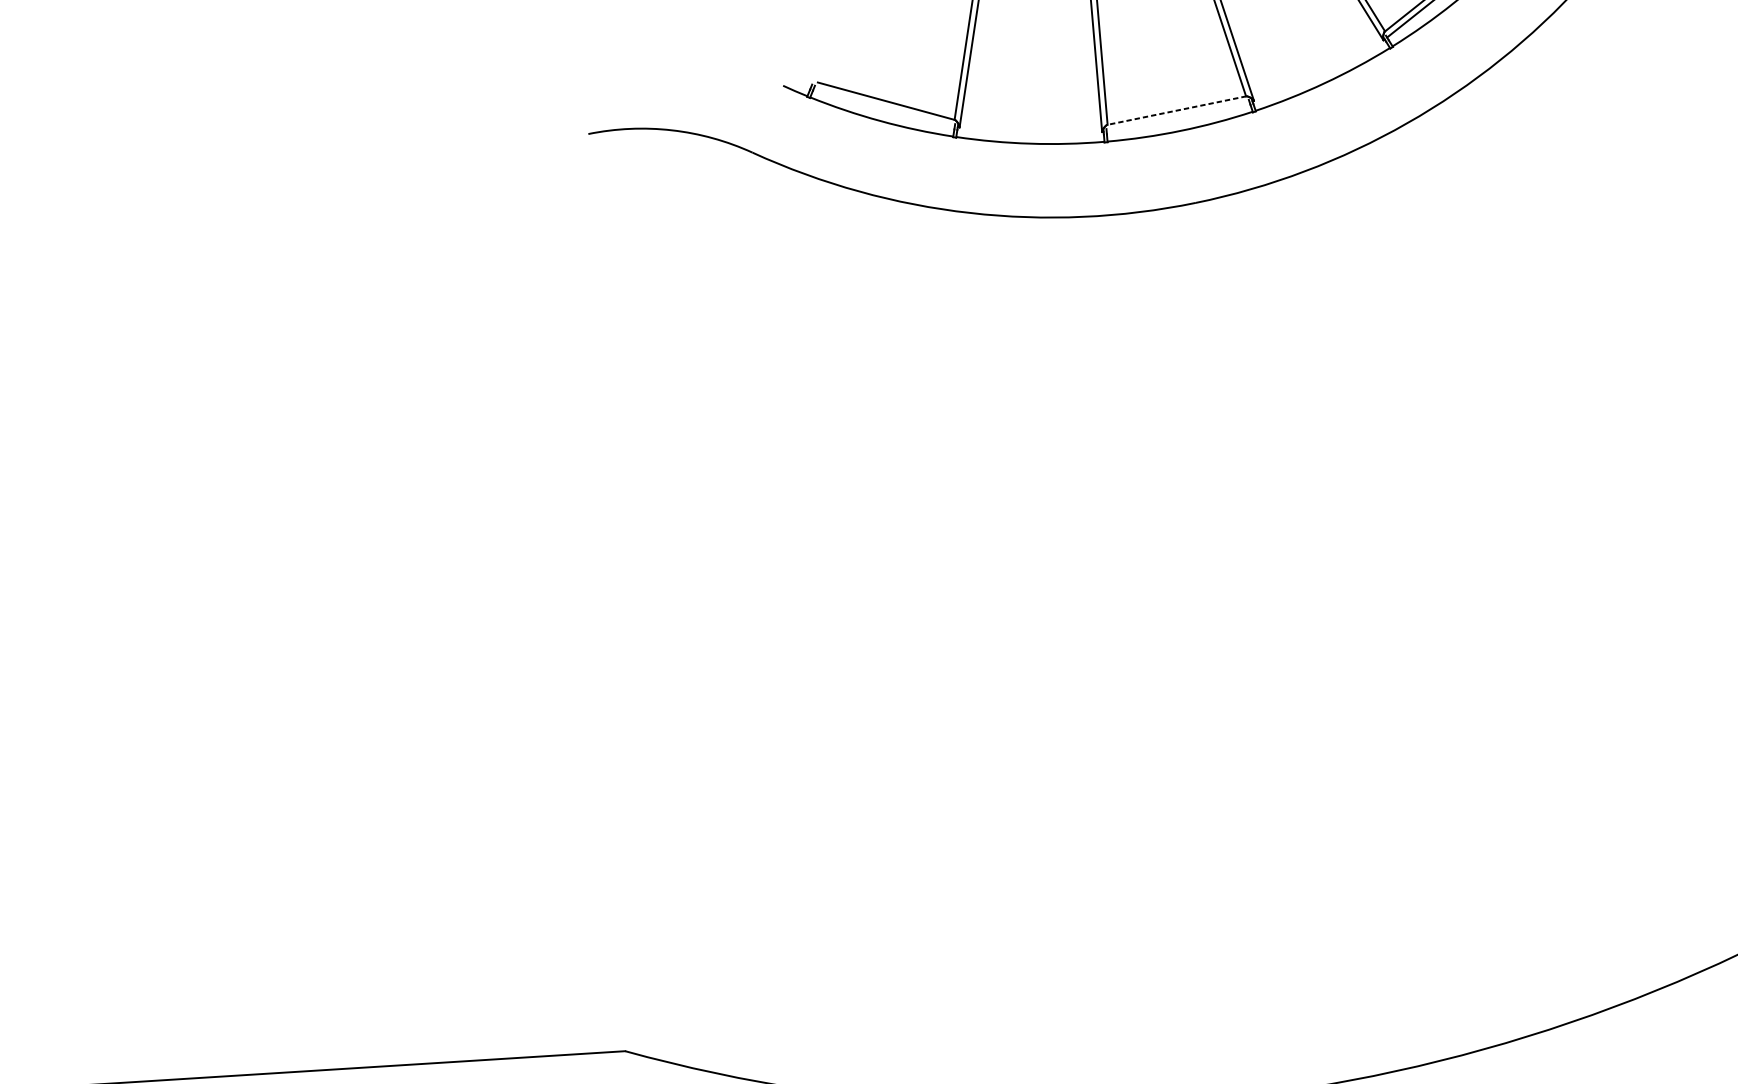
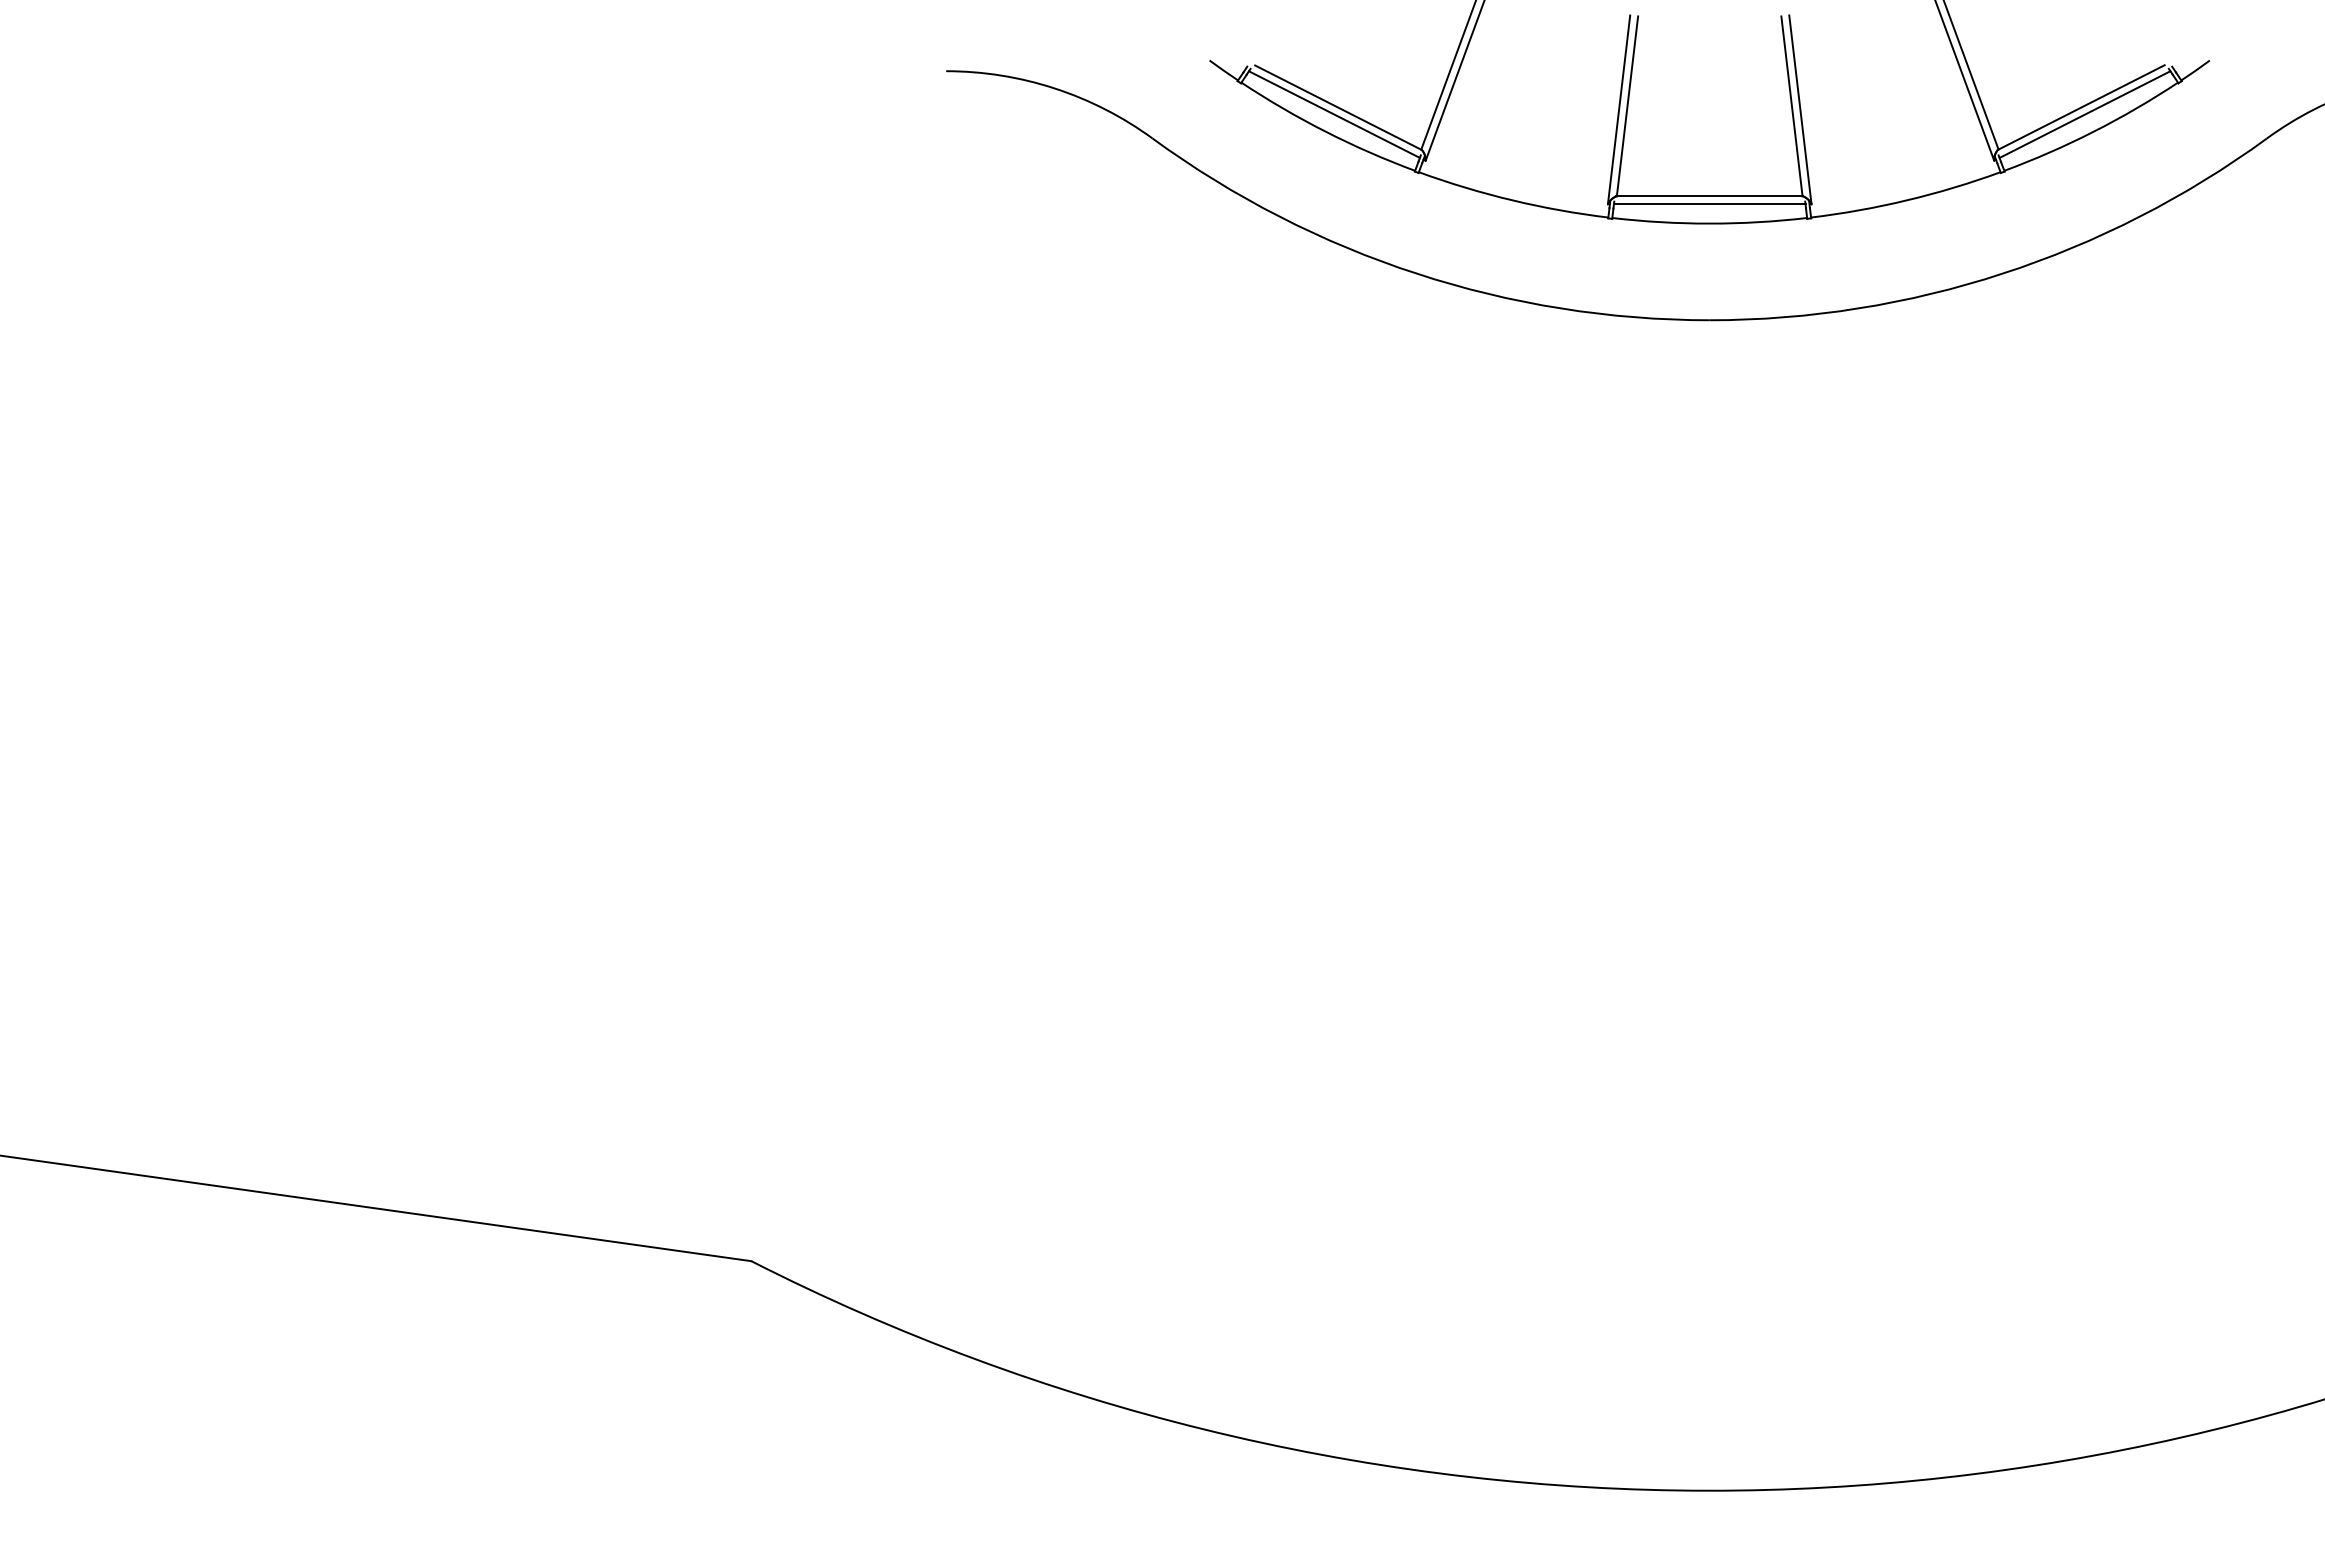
line: (884, 106) -> (1334, 114), added
line: (1176, 110) -> (1709, 196), dashed -> solid
line: (1177, 116) -> (1709, 204), added

